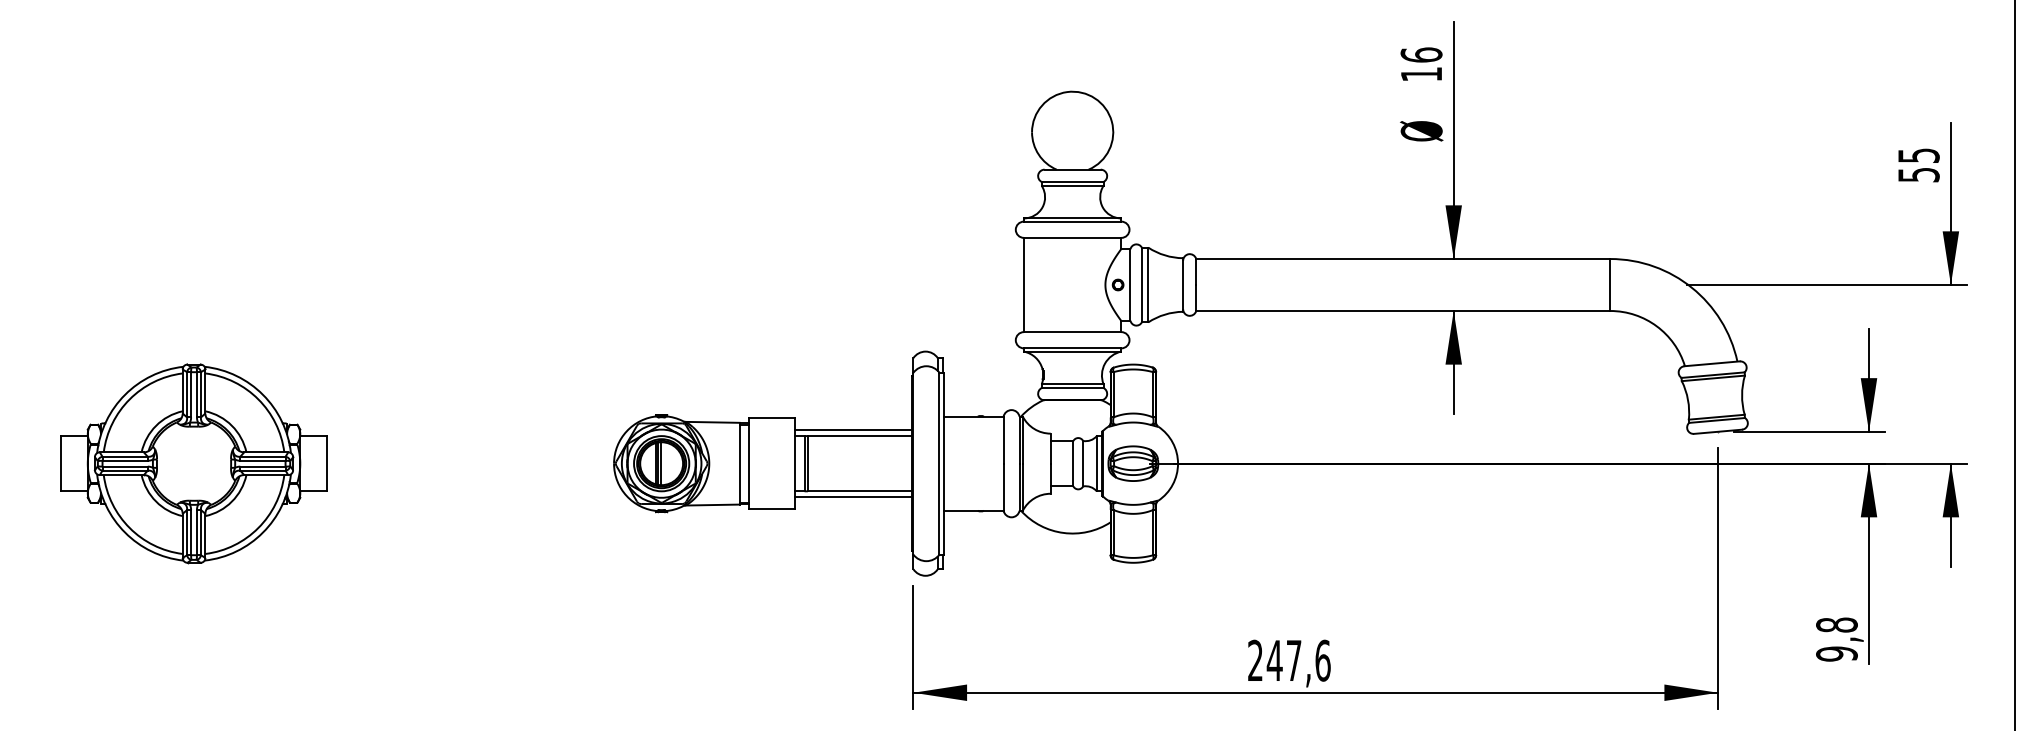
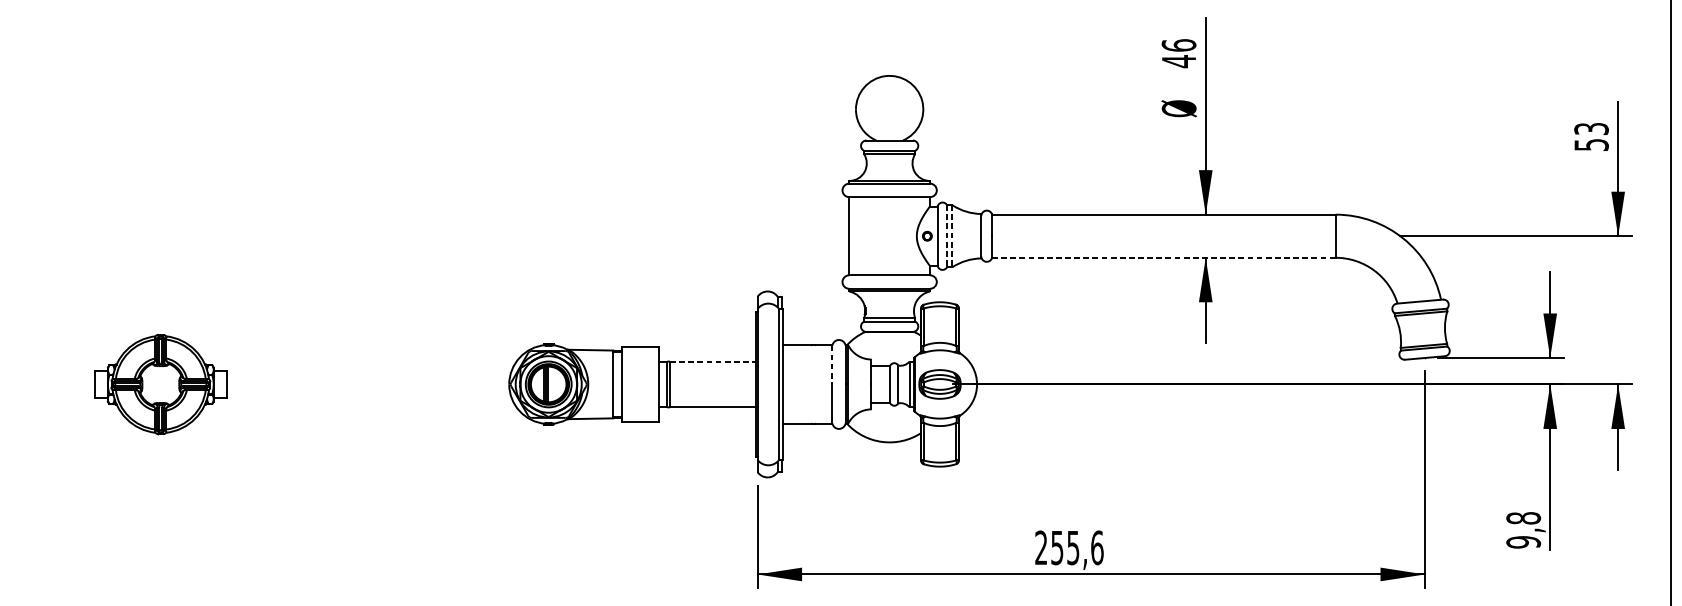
text: (1421, 74) -> (1179, 61), 16 -> 46
text: (1918, 155) -> (1591, 128), 55 -> 53
line: (1141, 285) -> (946, 236), solid -> dashed
line: (1148, 285) -> (952, 236), solid -> dashed
line: (1403, 311) -> (1164, 258), solid -> dashed
line: (852, 430) -> (707, 356), removed
line: (859, 436) -> (712, 361), solid -> dashed
line: (1003, 440) -> (832, 365), solid -> dashed
part: (193, 463) -> (160, 384), size x0.6
line: (852, 497) -> (707, 412), removed
text: (1283, 660) -> (1064, 547), 247,6 -> 255,6

